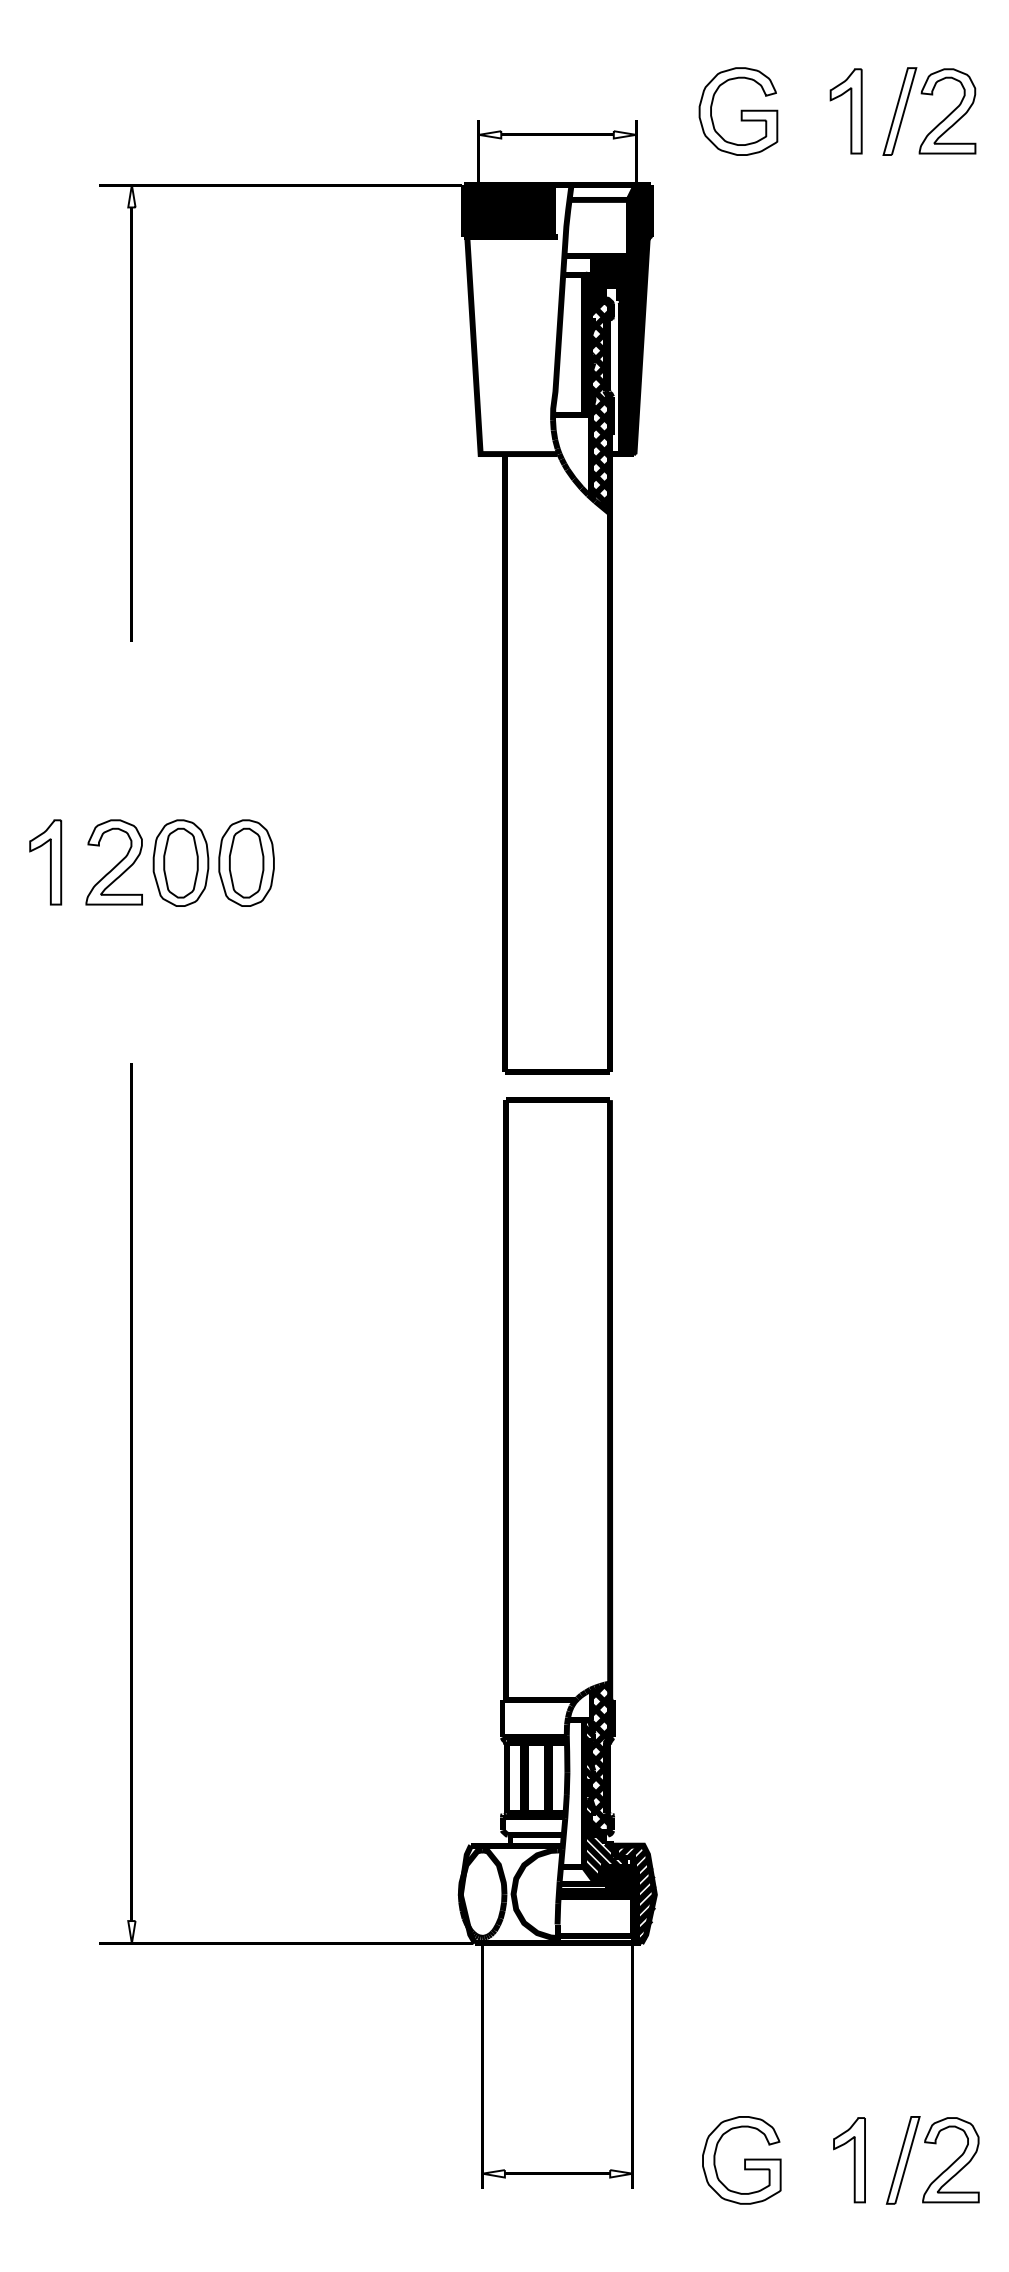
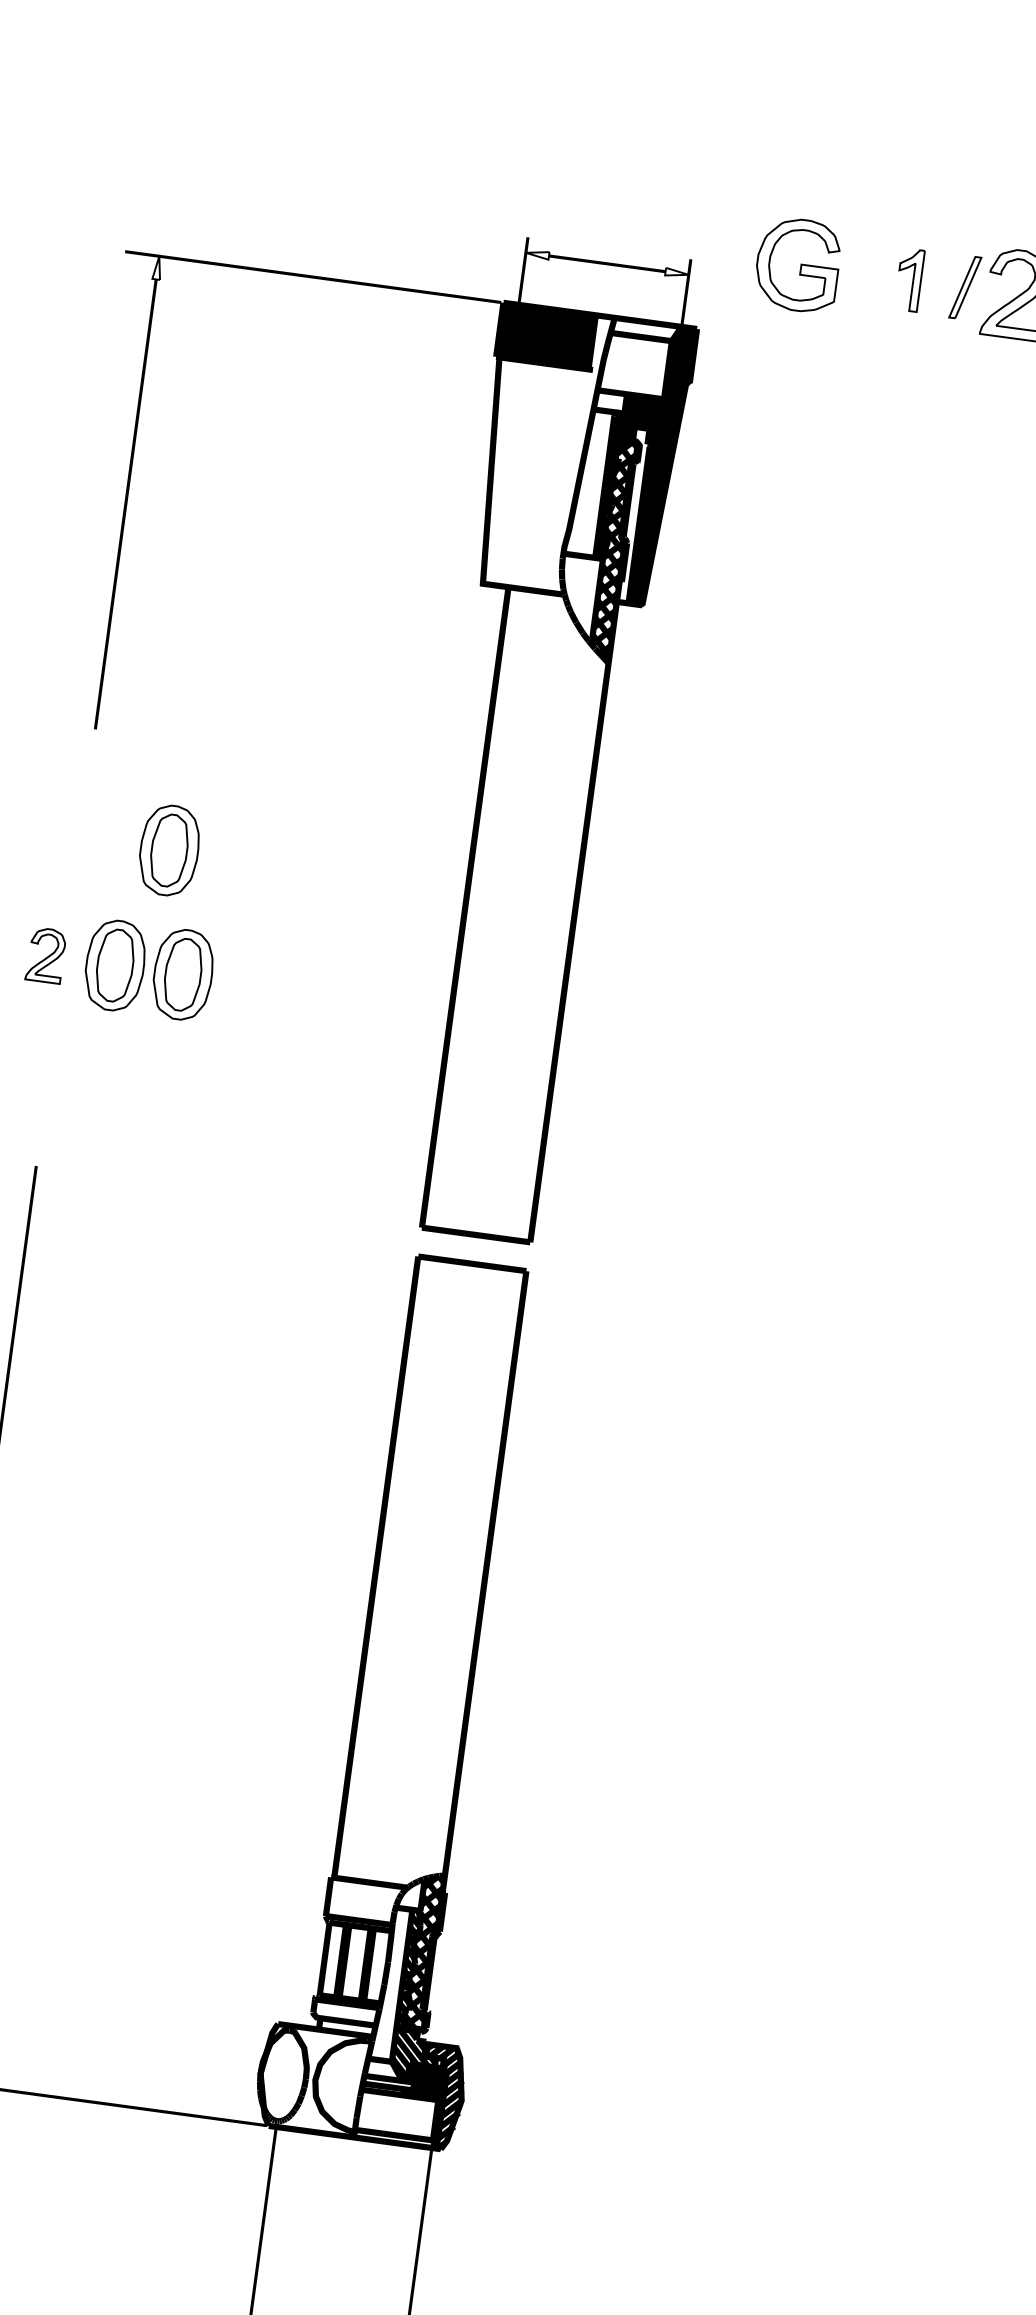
part: (845, 111) -> (908, 279), size x0.7
part: (899, 111) -> (964, 287), size x0.7
part: (217, 746) -> (169, 849), added
part: (113, 862) -> (45, 955), size x0.6

